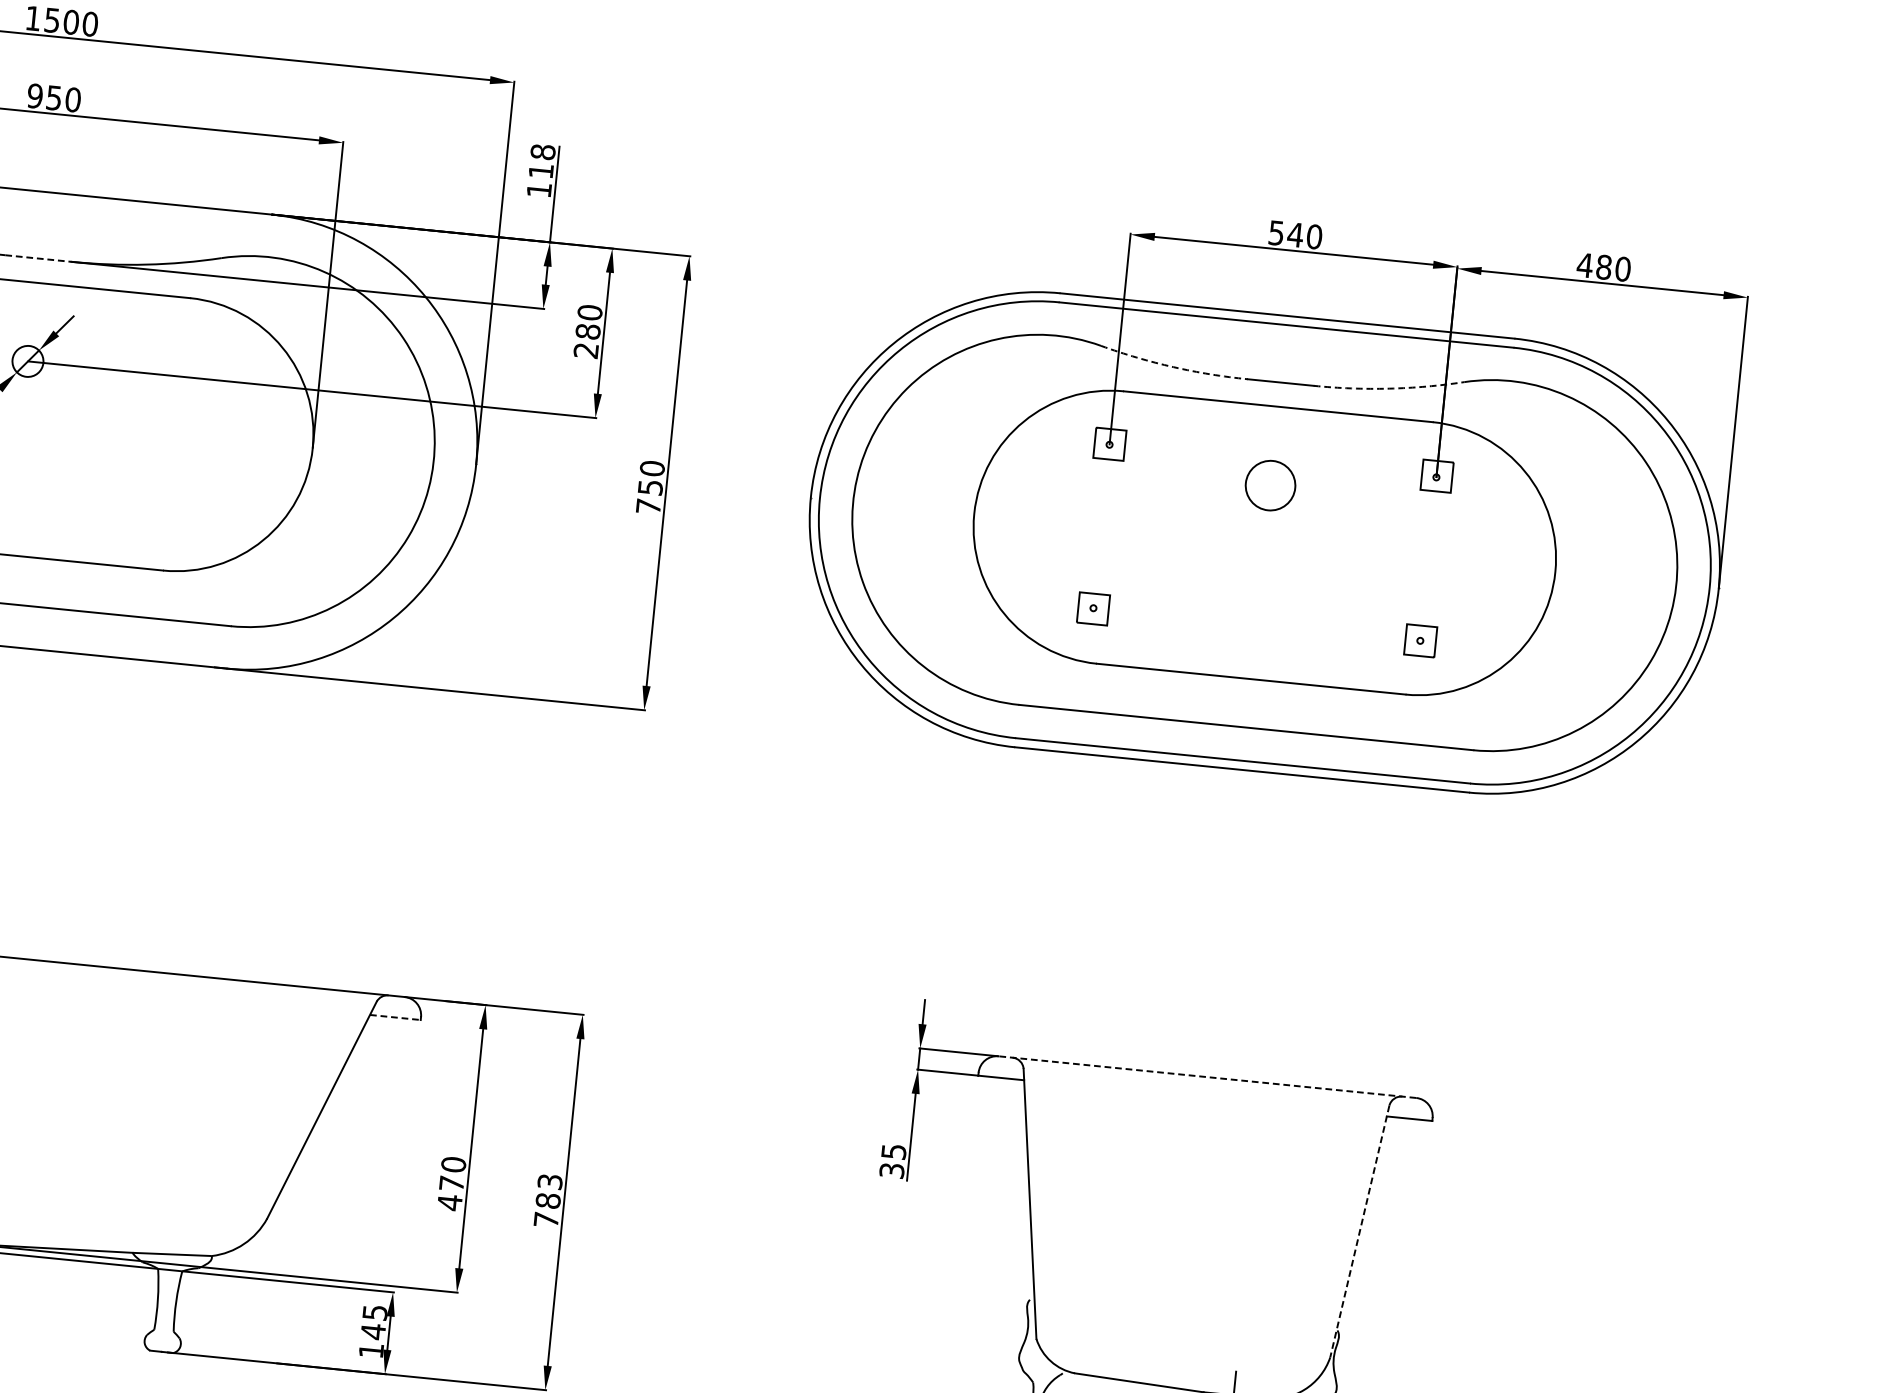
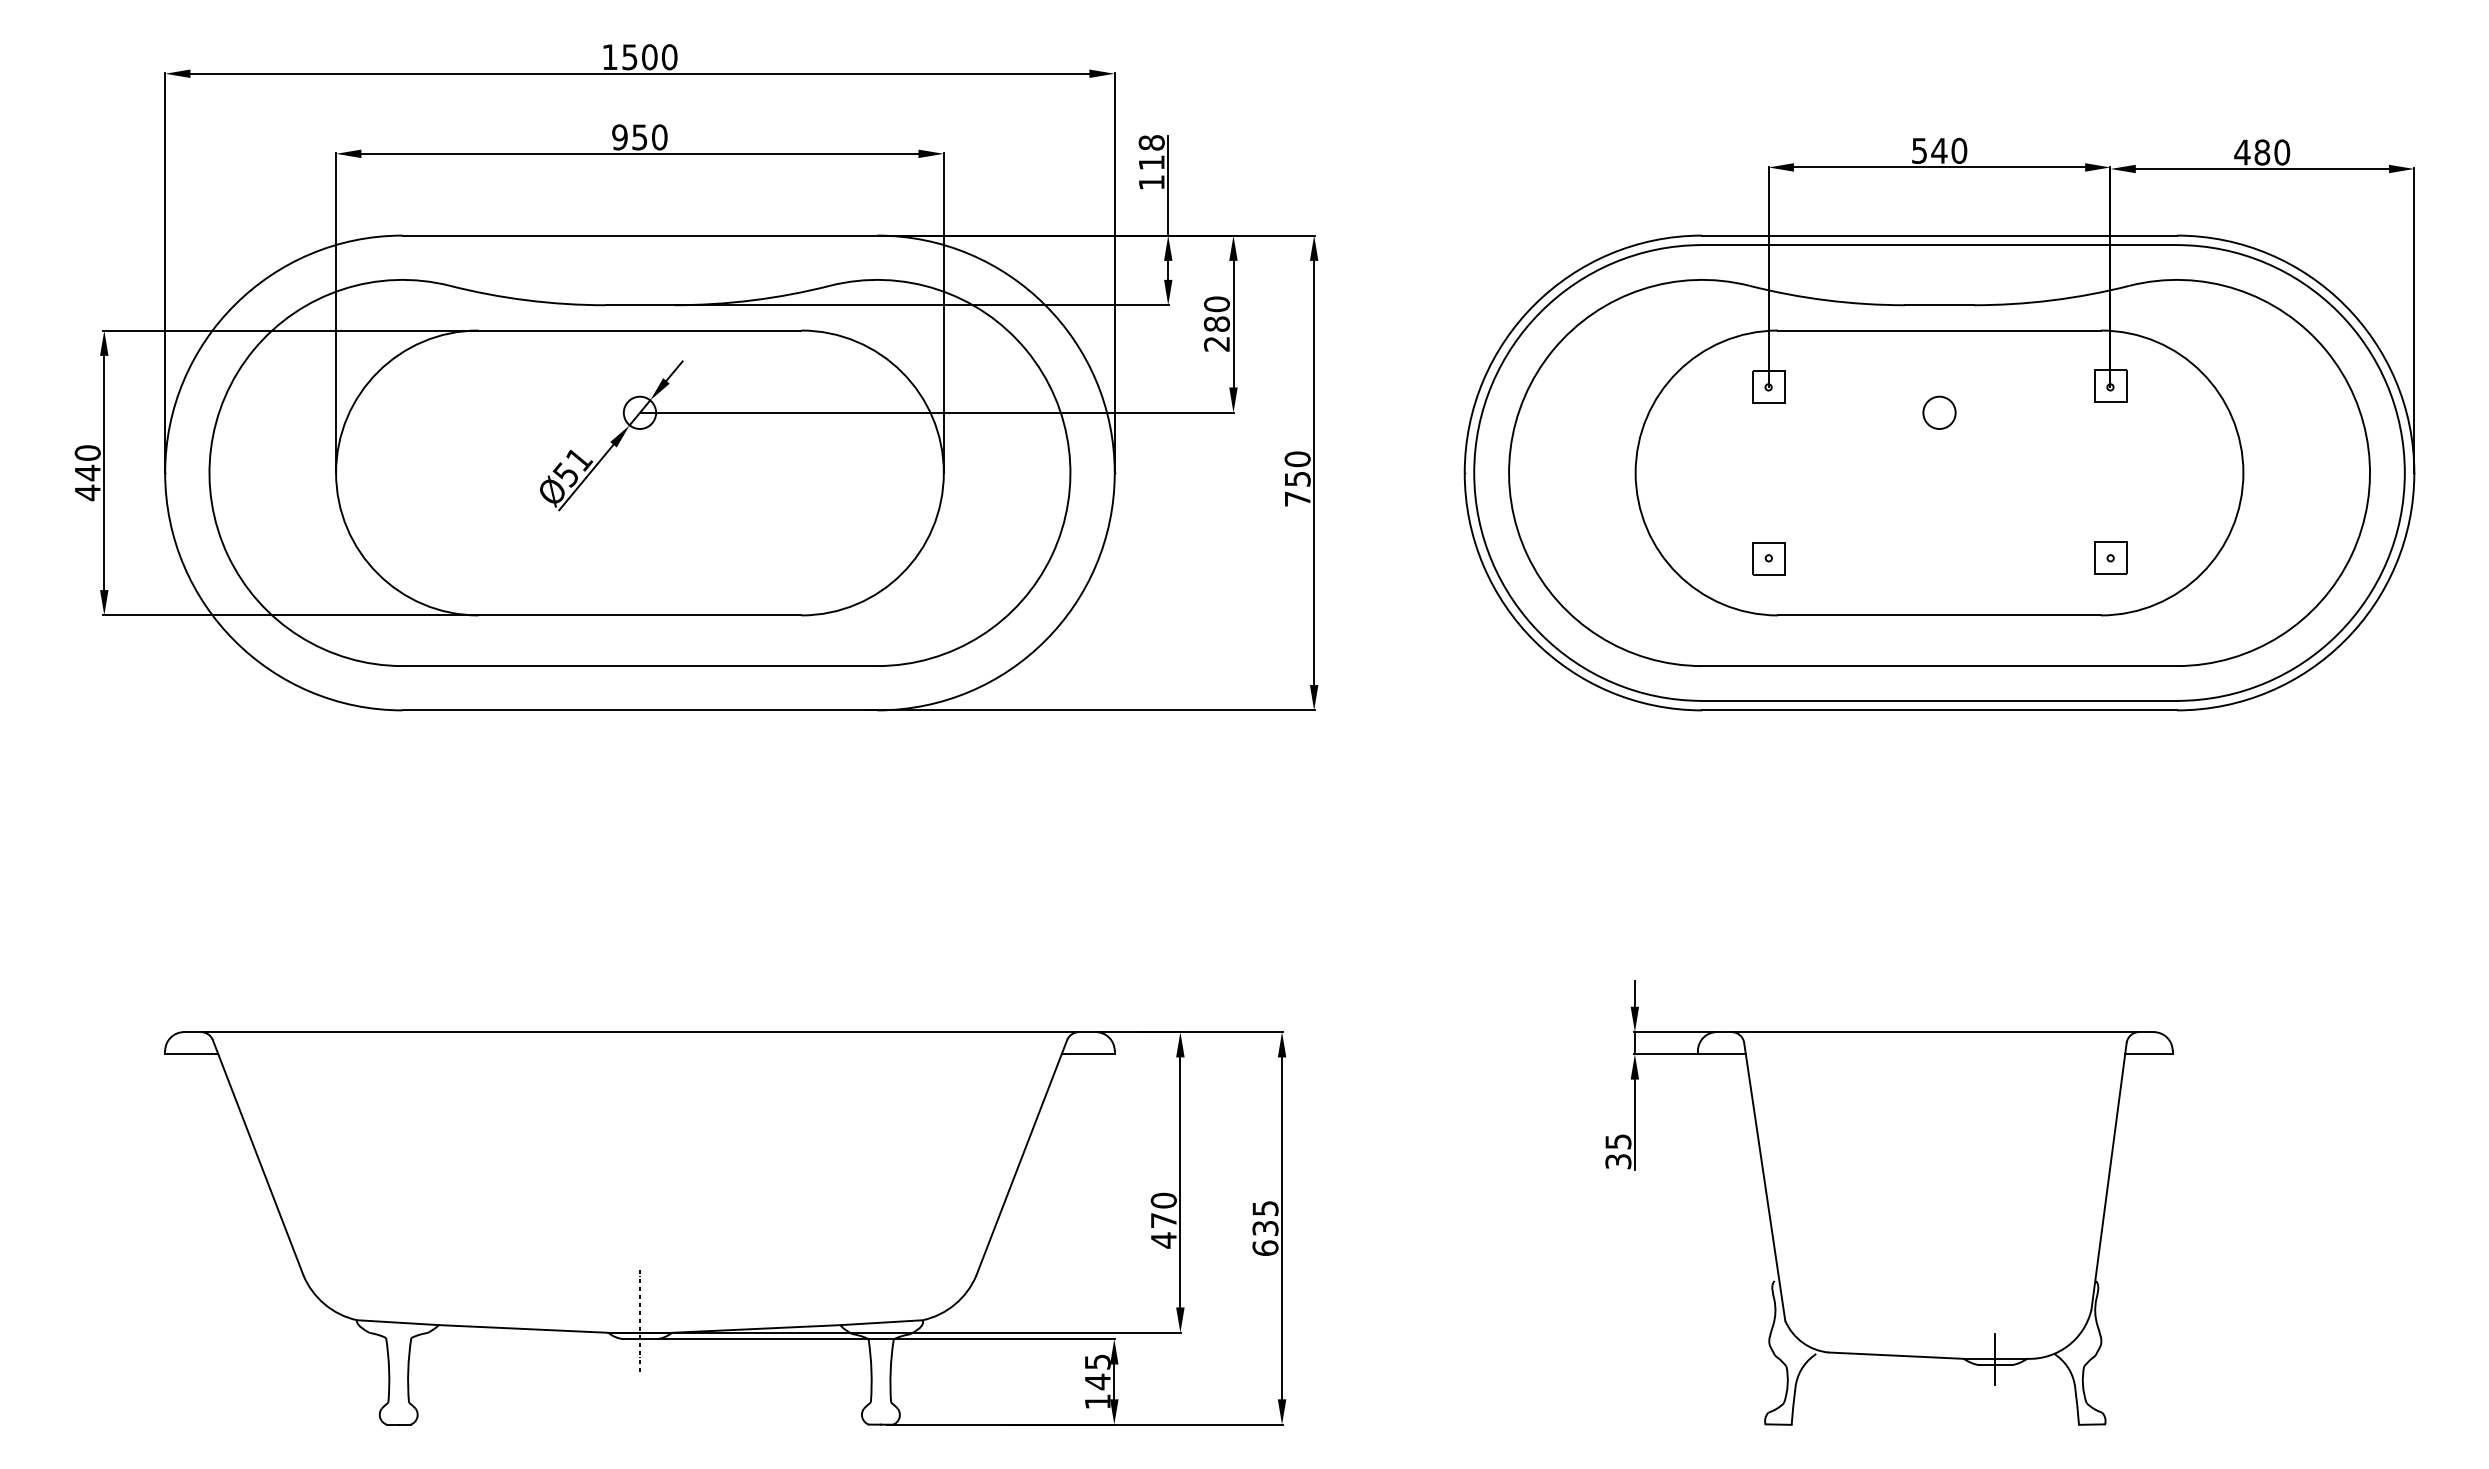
line: (38, 258) -> (640, 305), dashed -> solid
arc: (1173, 367) -> (1826, 300), dashed -> solid
arc: (1389, 388) -> (2052, 300), dashed -> solid
circle: (1270, 485) -> (1939, 412), size x0.62
line: (395, 1017) -> (1088, 1054), dashed -> solid
line: (1206, 1077) -> (1934, 1032), dashed -> solid
text: (548, 1201) -> (1265, 1228), 783 -> 635
line: (1360, 1231) -> (2109, 1176), dashed -> solid

